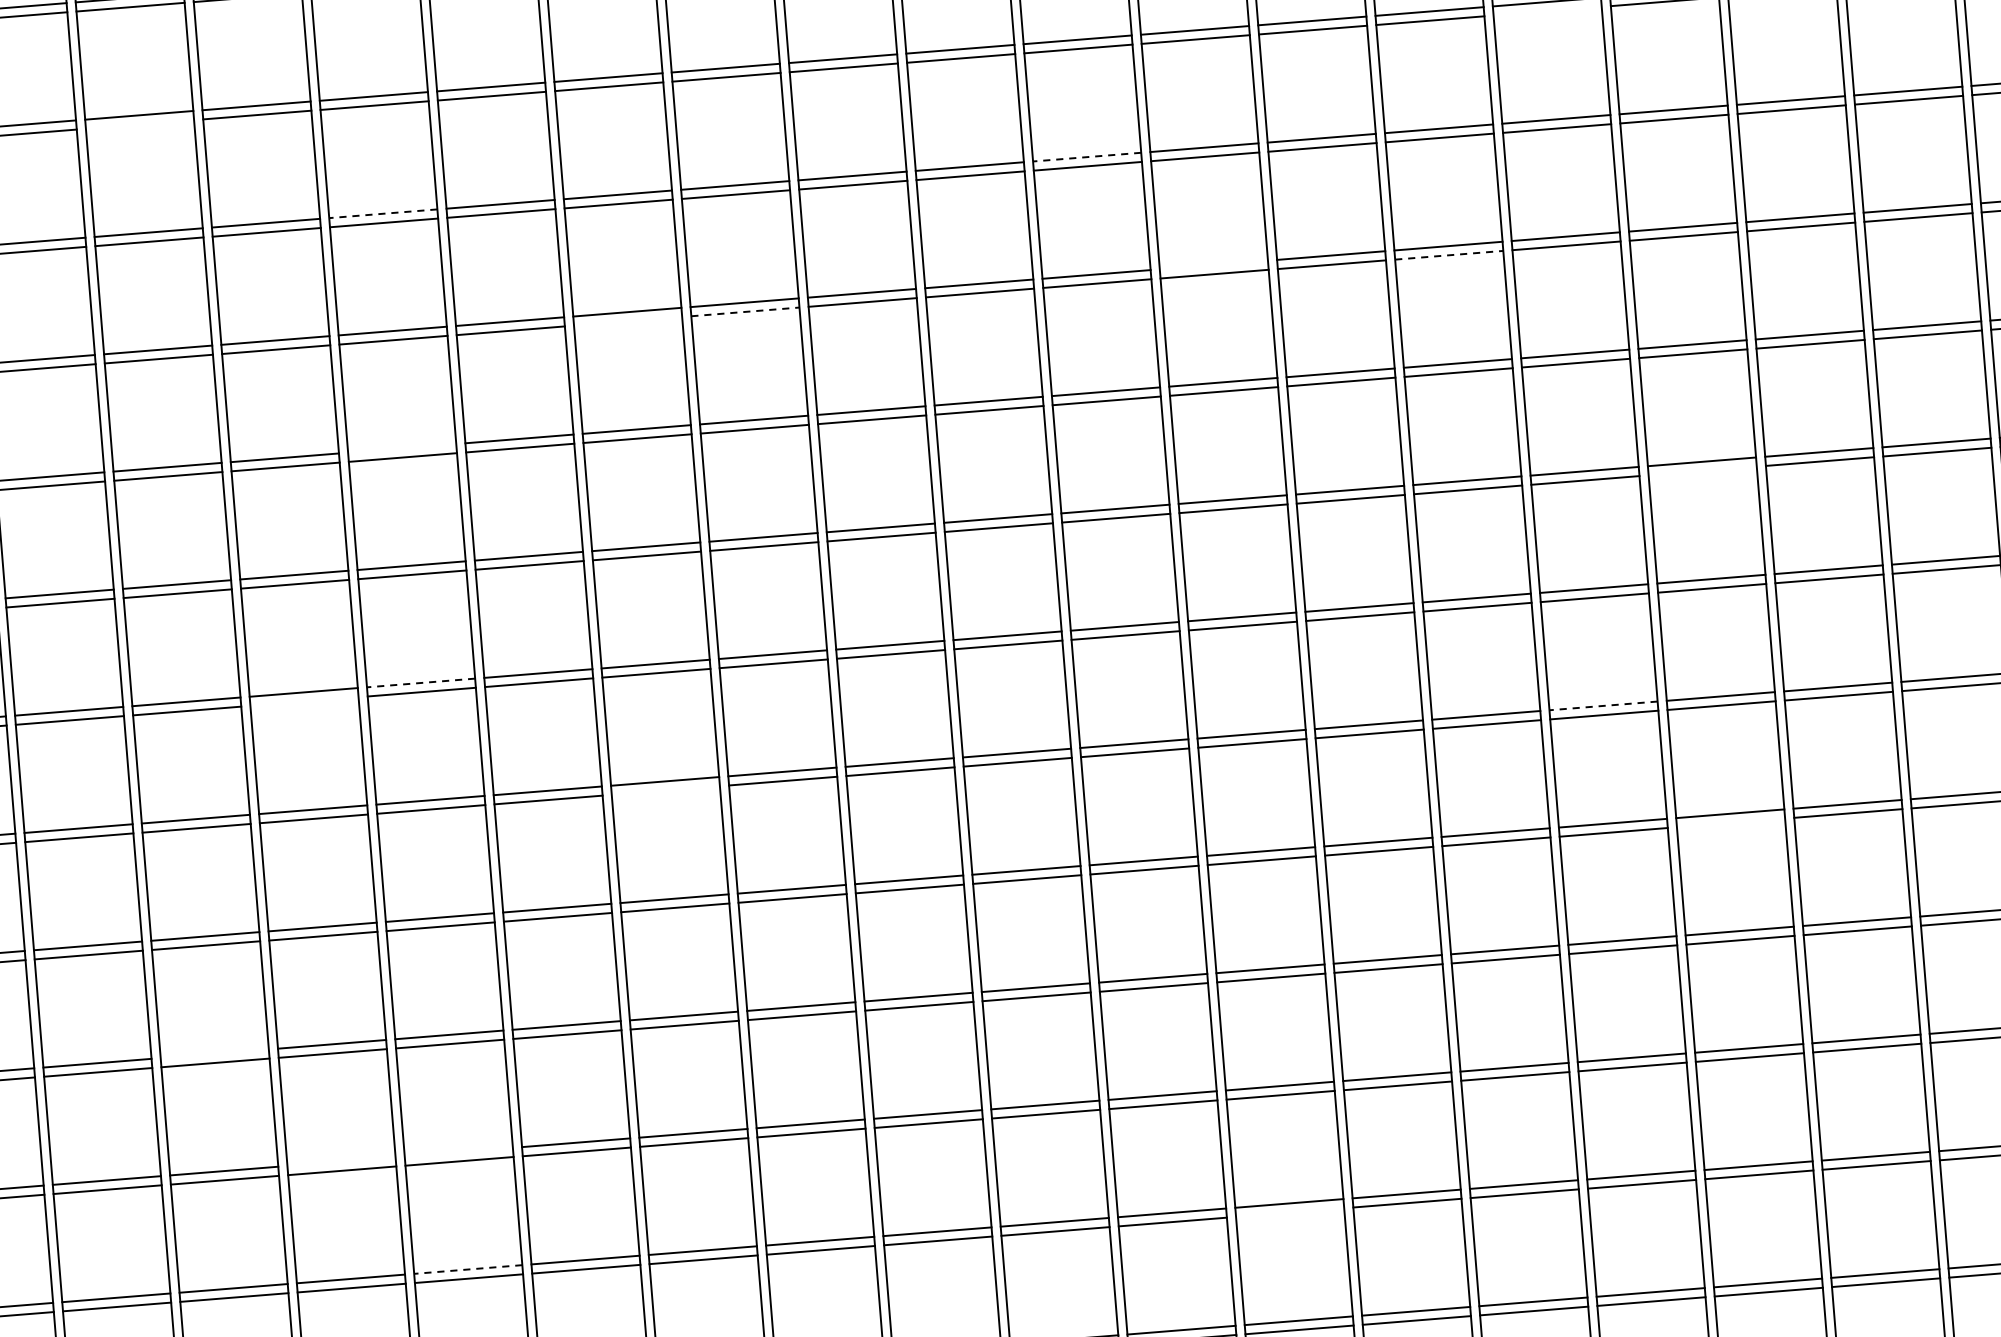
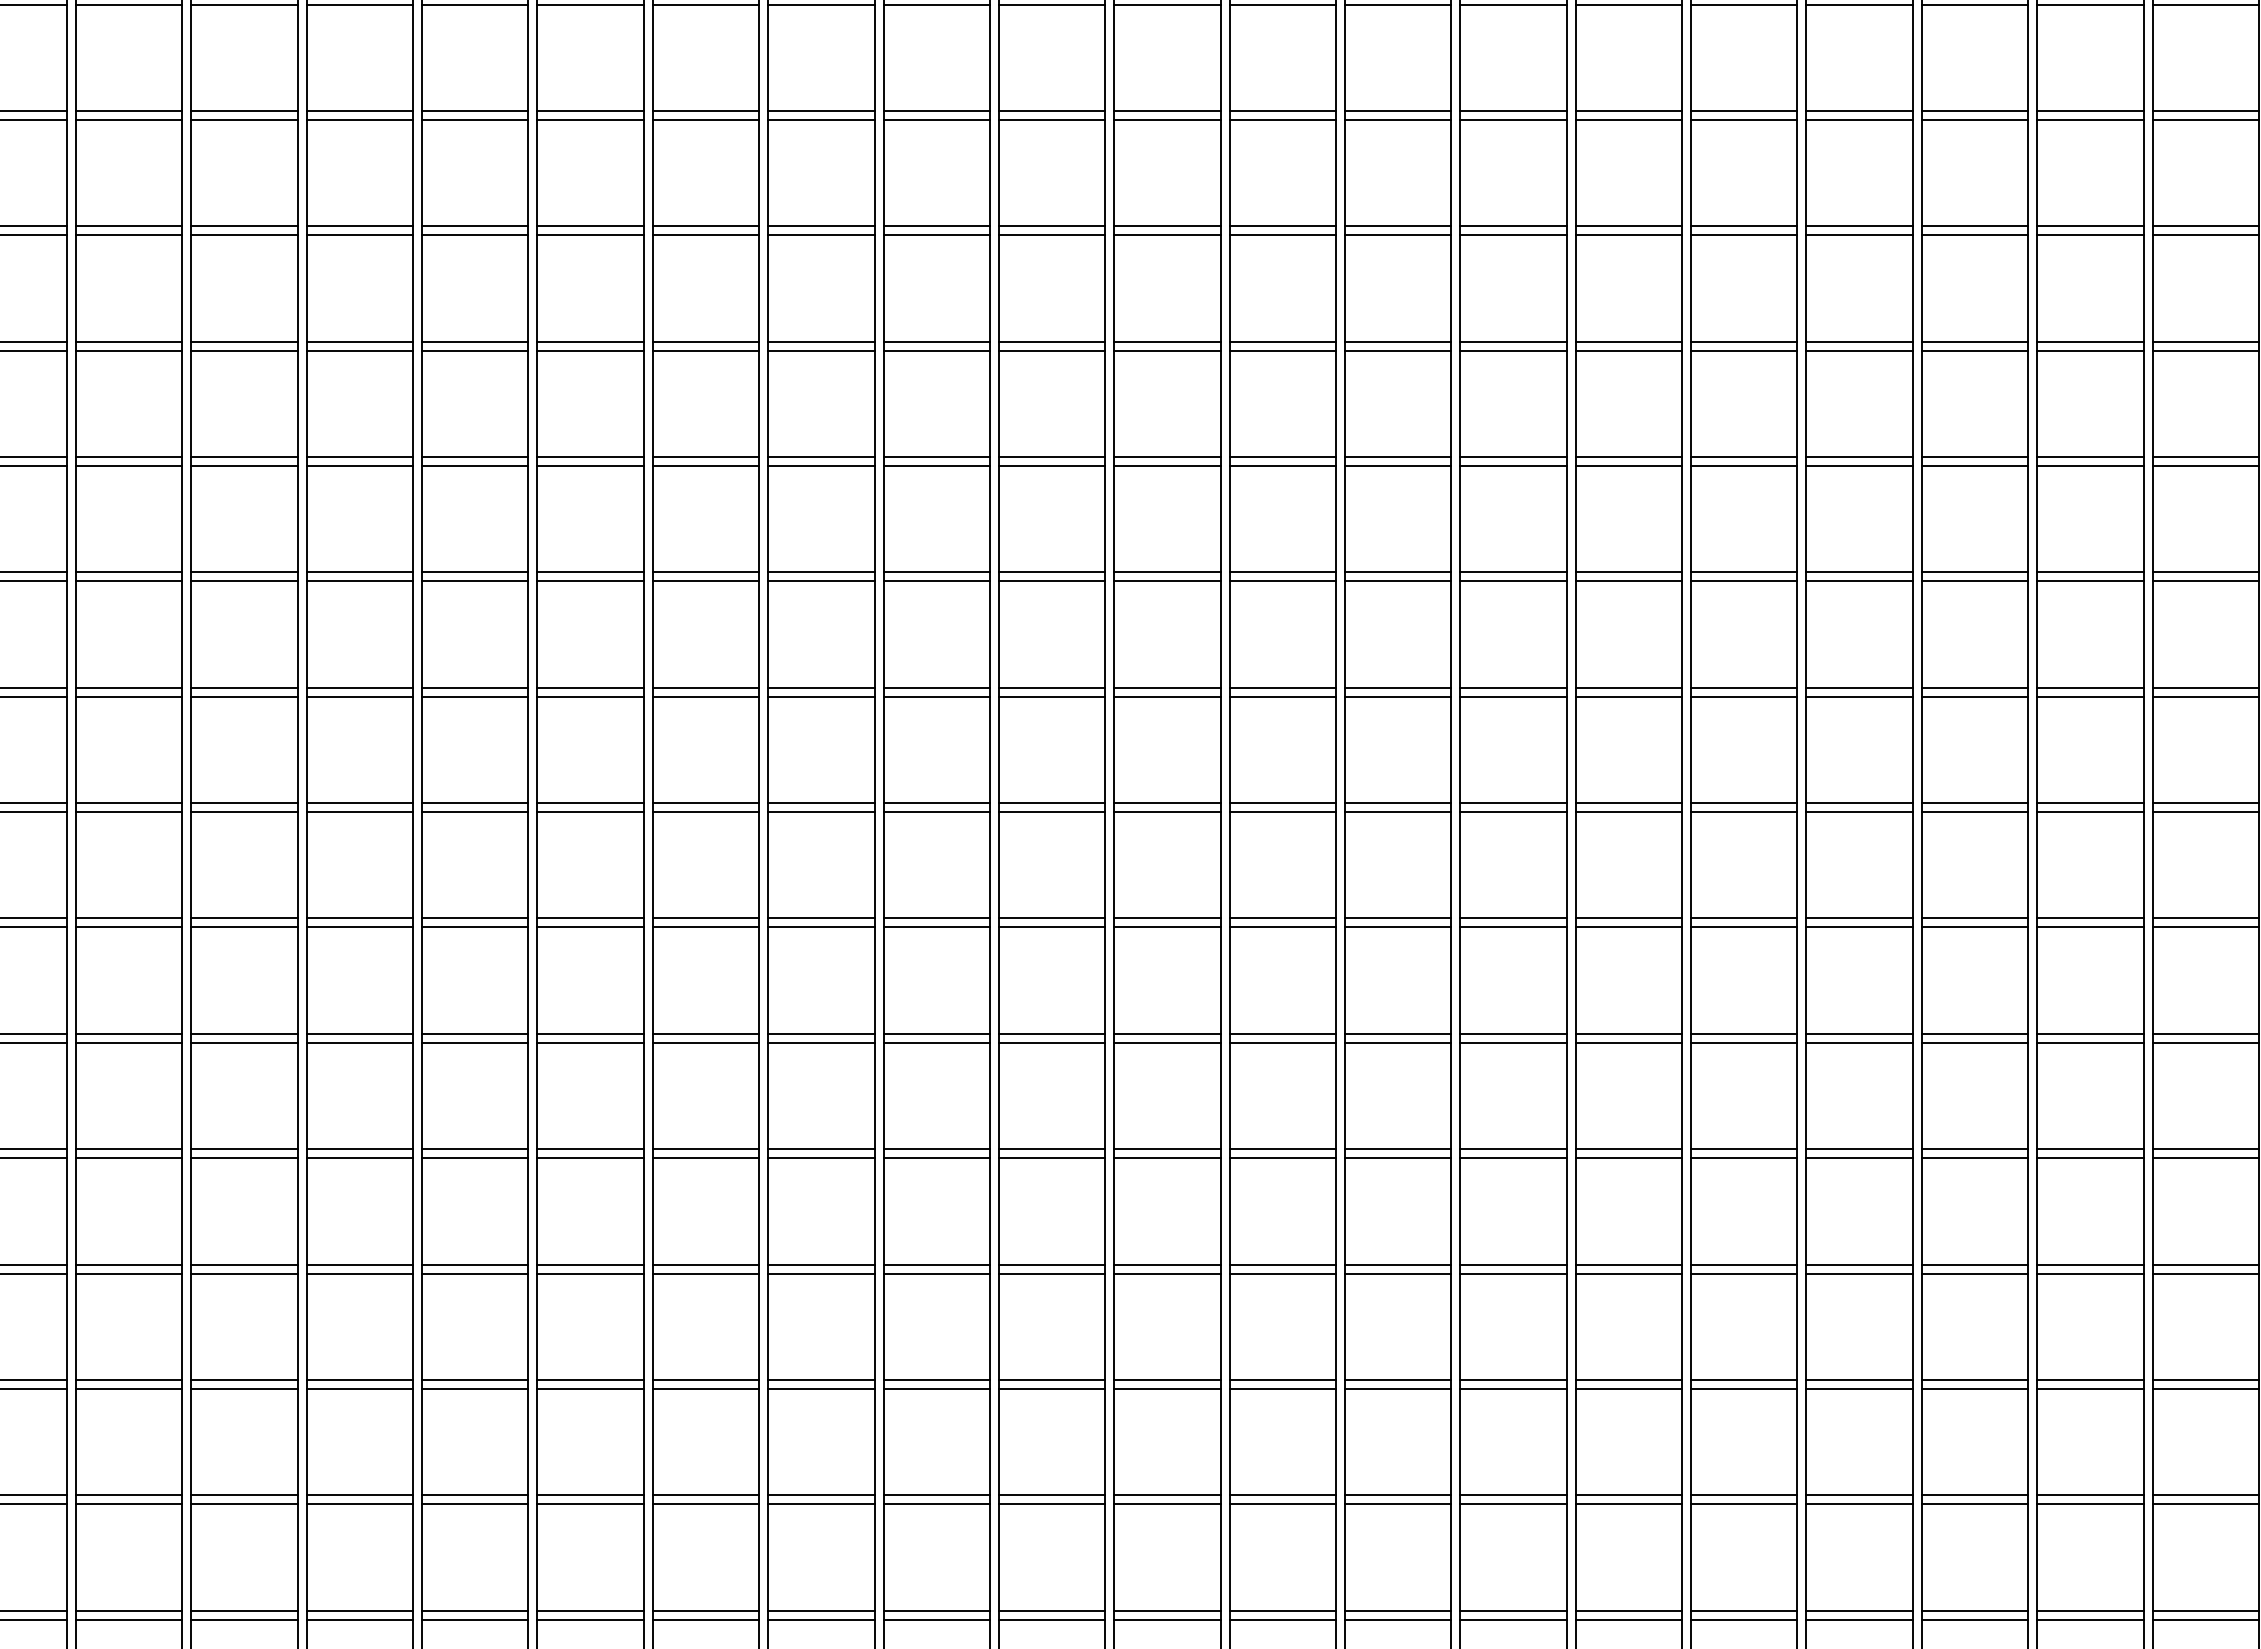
line: (1547, 10) -> (1974, 119), added
line: (139, 124) -> (590, 119), added
line: (1087, 157) -> (1513, 226), dashed -> solid
line: (382, 214) -> (820, 226), dashed -> solid
line: (1450, 255) -> (1860, 350), dashed -> solid
line: (1213, 264) -> (1628, 341), added
line: (745, 311) -> (1167, 350), dashed -> solid
line: (627, 321) -> (1051, 350), added
line: (402, 447) -> (821, 456), added
line: (1702, 471) -> (2090, 581), added
line: (420, 682) -> (820, 687), dashed -> solid
line: (303, 701) -> (705, 696), added
line: (1603, 706) -> (1974, 803), dashed -> solid
line: (665, 791) -> (1051, 812), added
line: (1731, 822) -> (2090, 927), added
line: (214, 1053) -> (590, 1033), added
line: (458, 1152) -> (821, 1149), added
line: (341, 1162) -> (705, 1149), added
line: (1289, 1212) -> (1628, 1273), added
line: (467, 1269) -> (820, 1264), dashed -> solid

